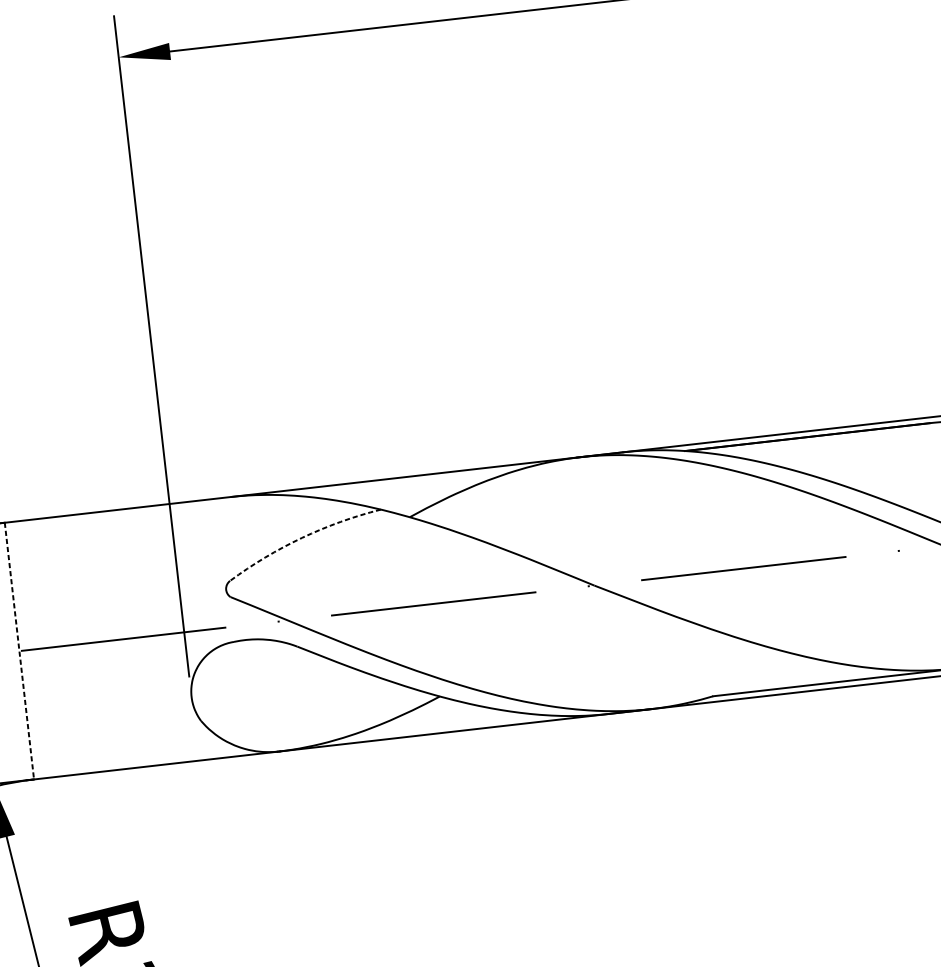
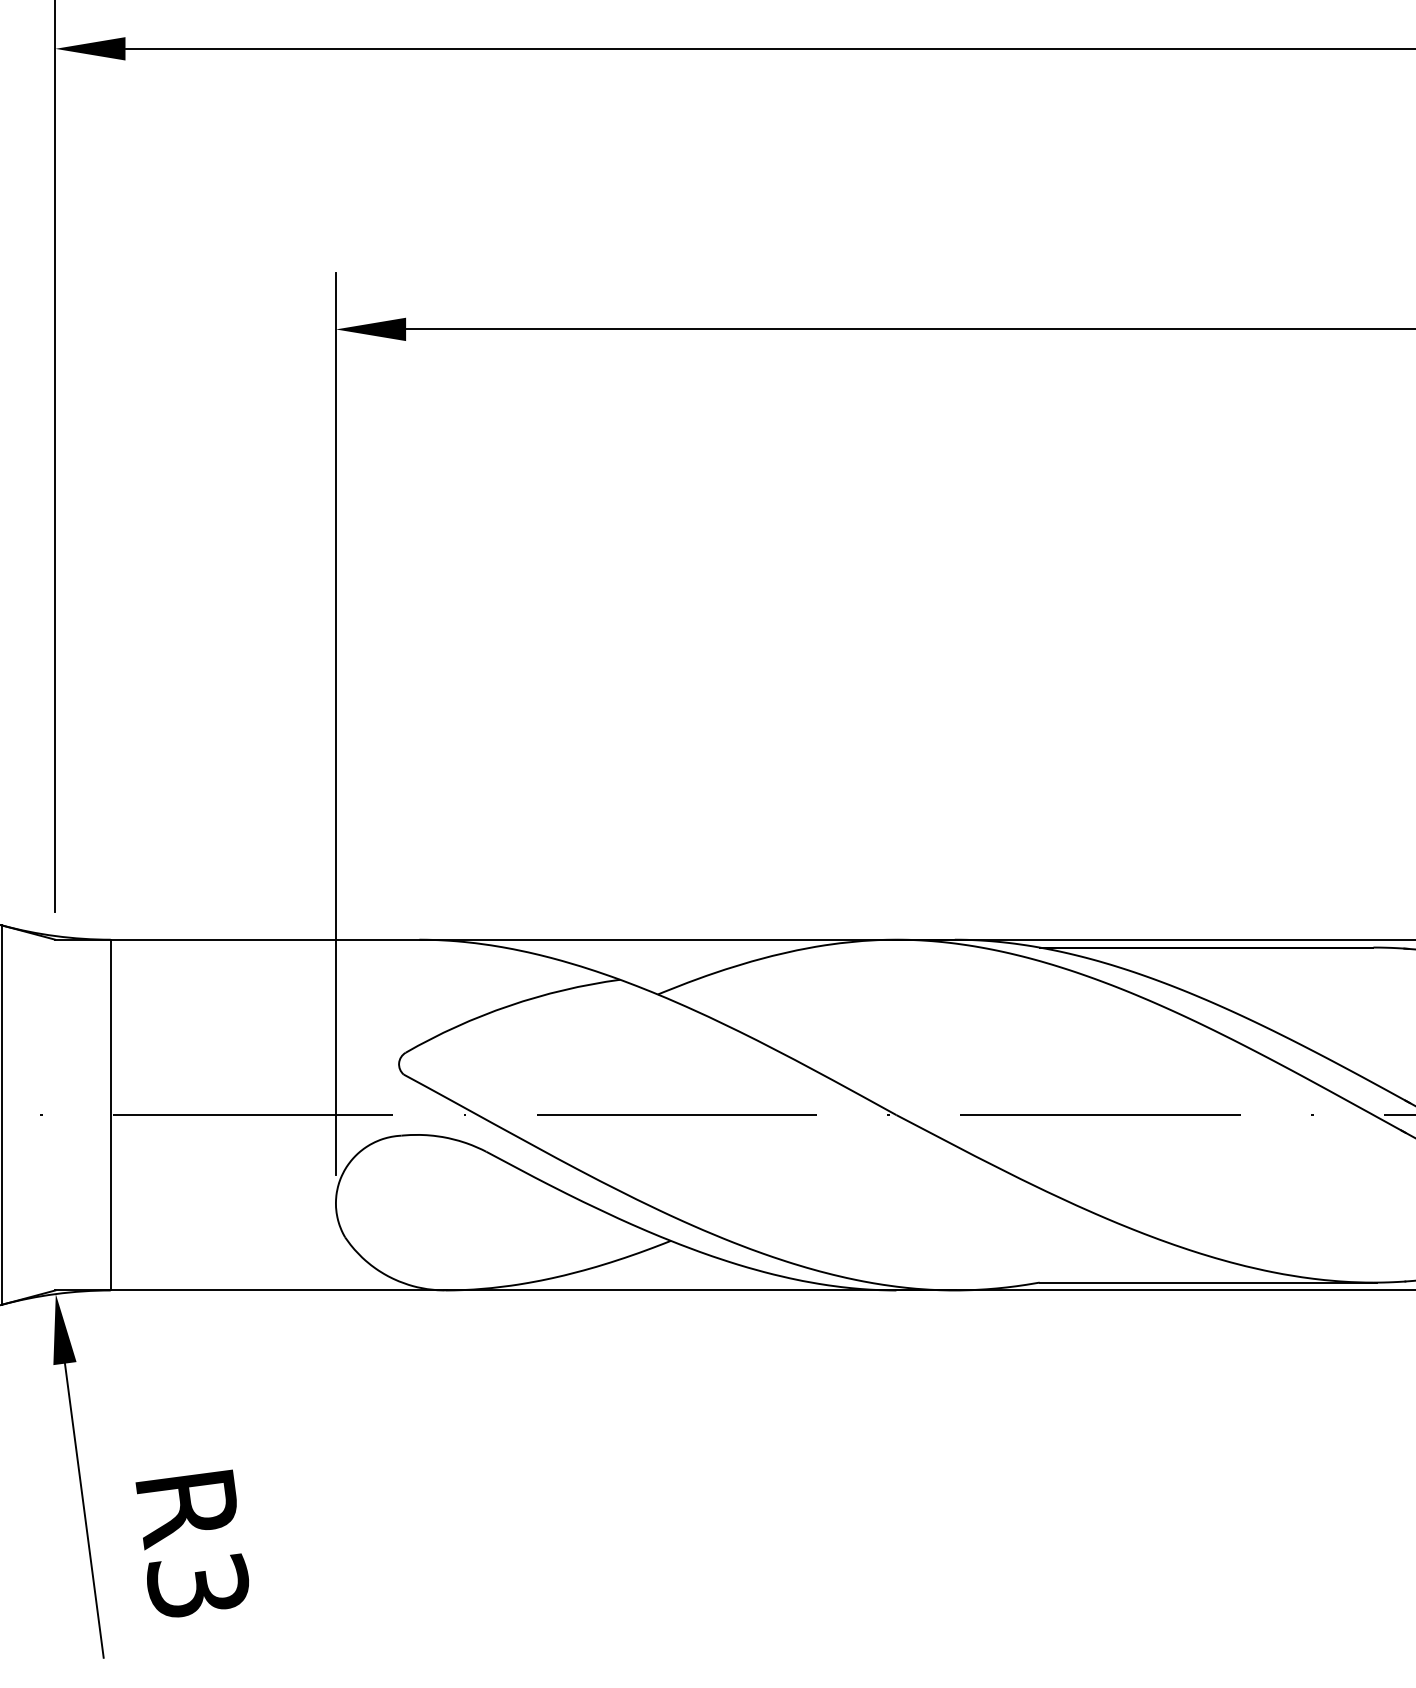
arc: (302, 537) -> (509, 1005), dashed -> solid
line: (19, 651) -> (110, 1115), dashed -> solid

